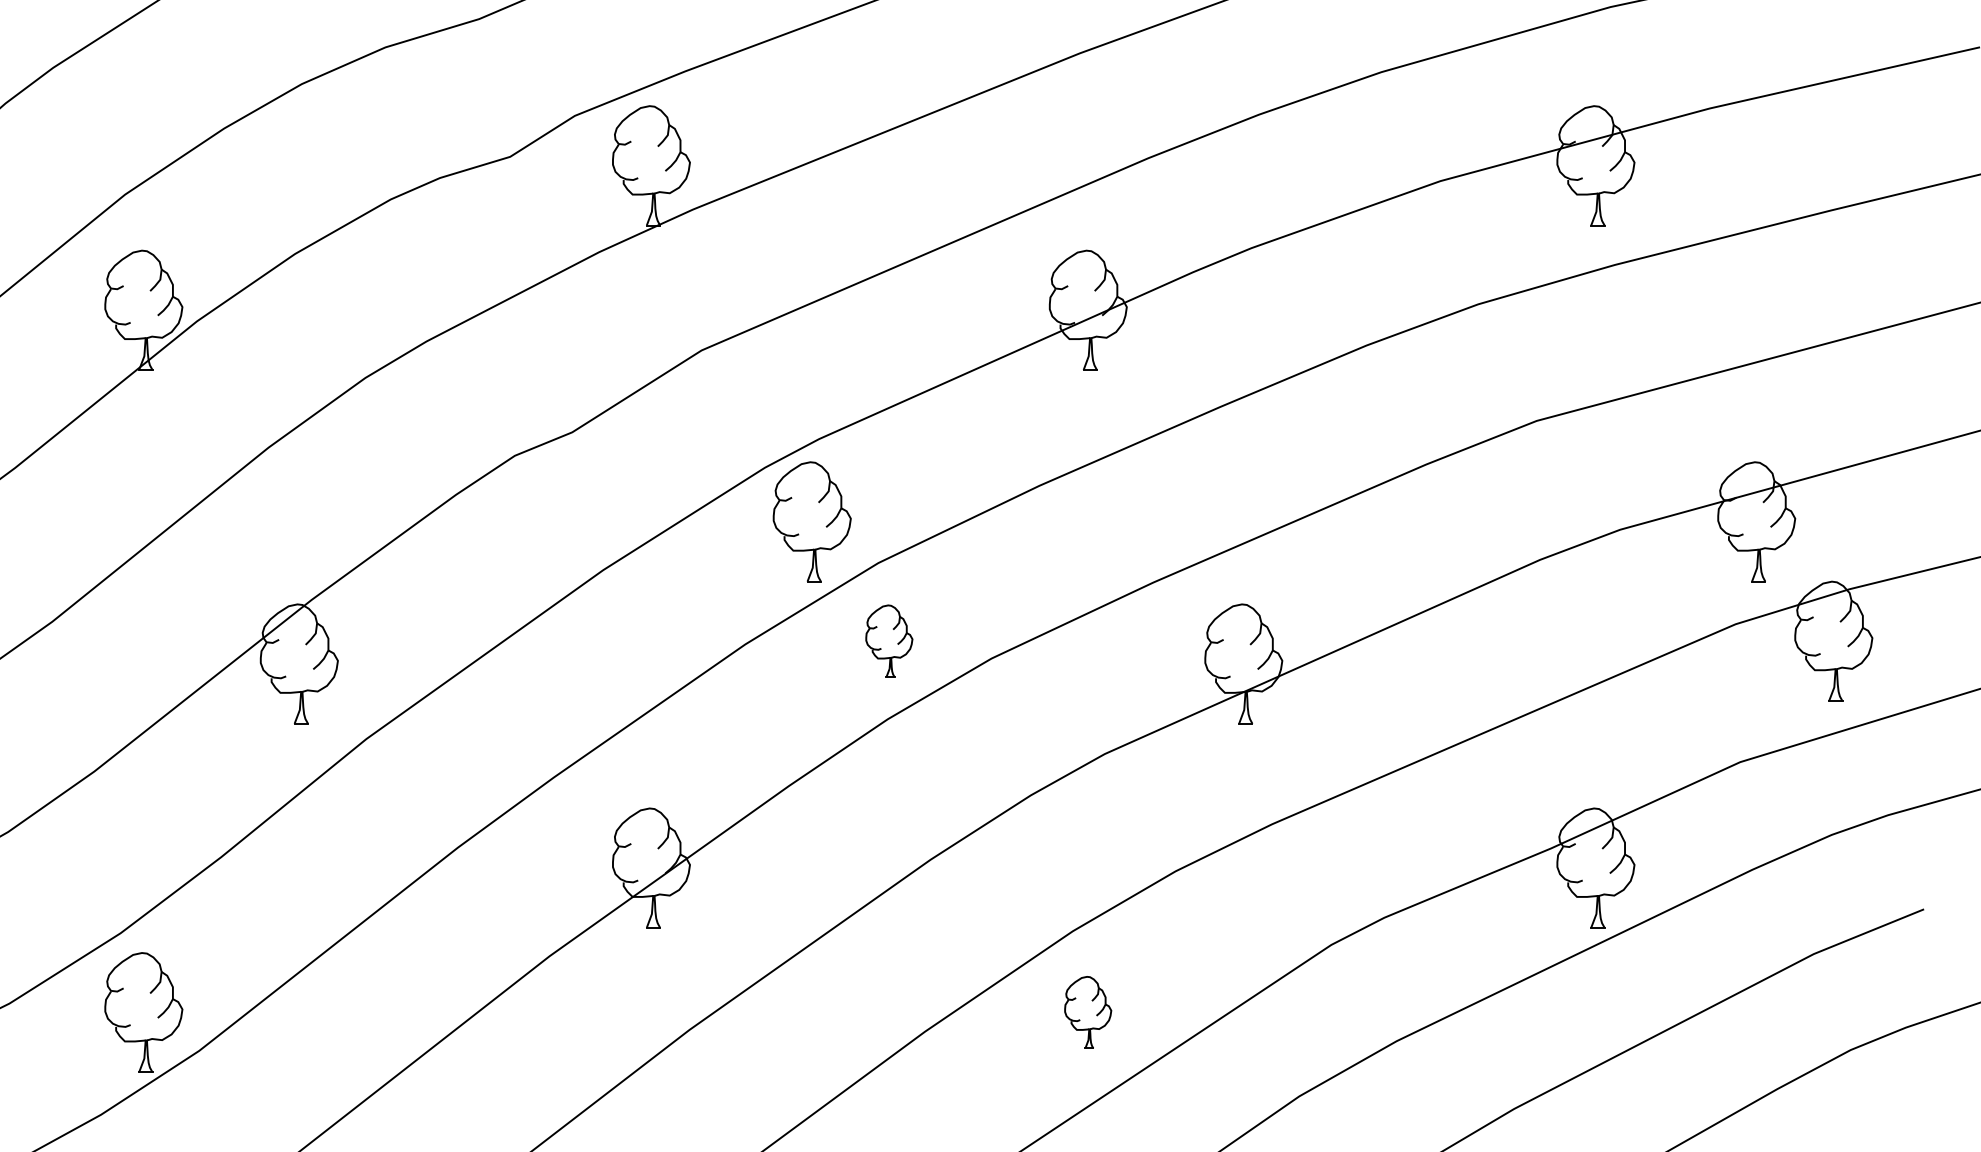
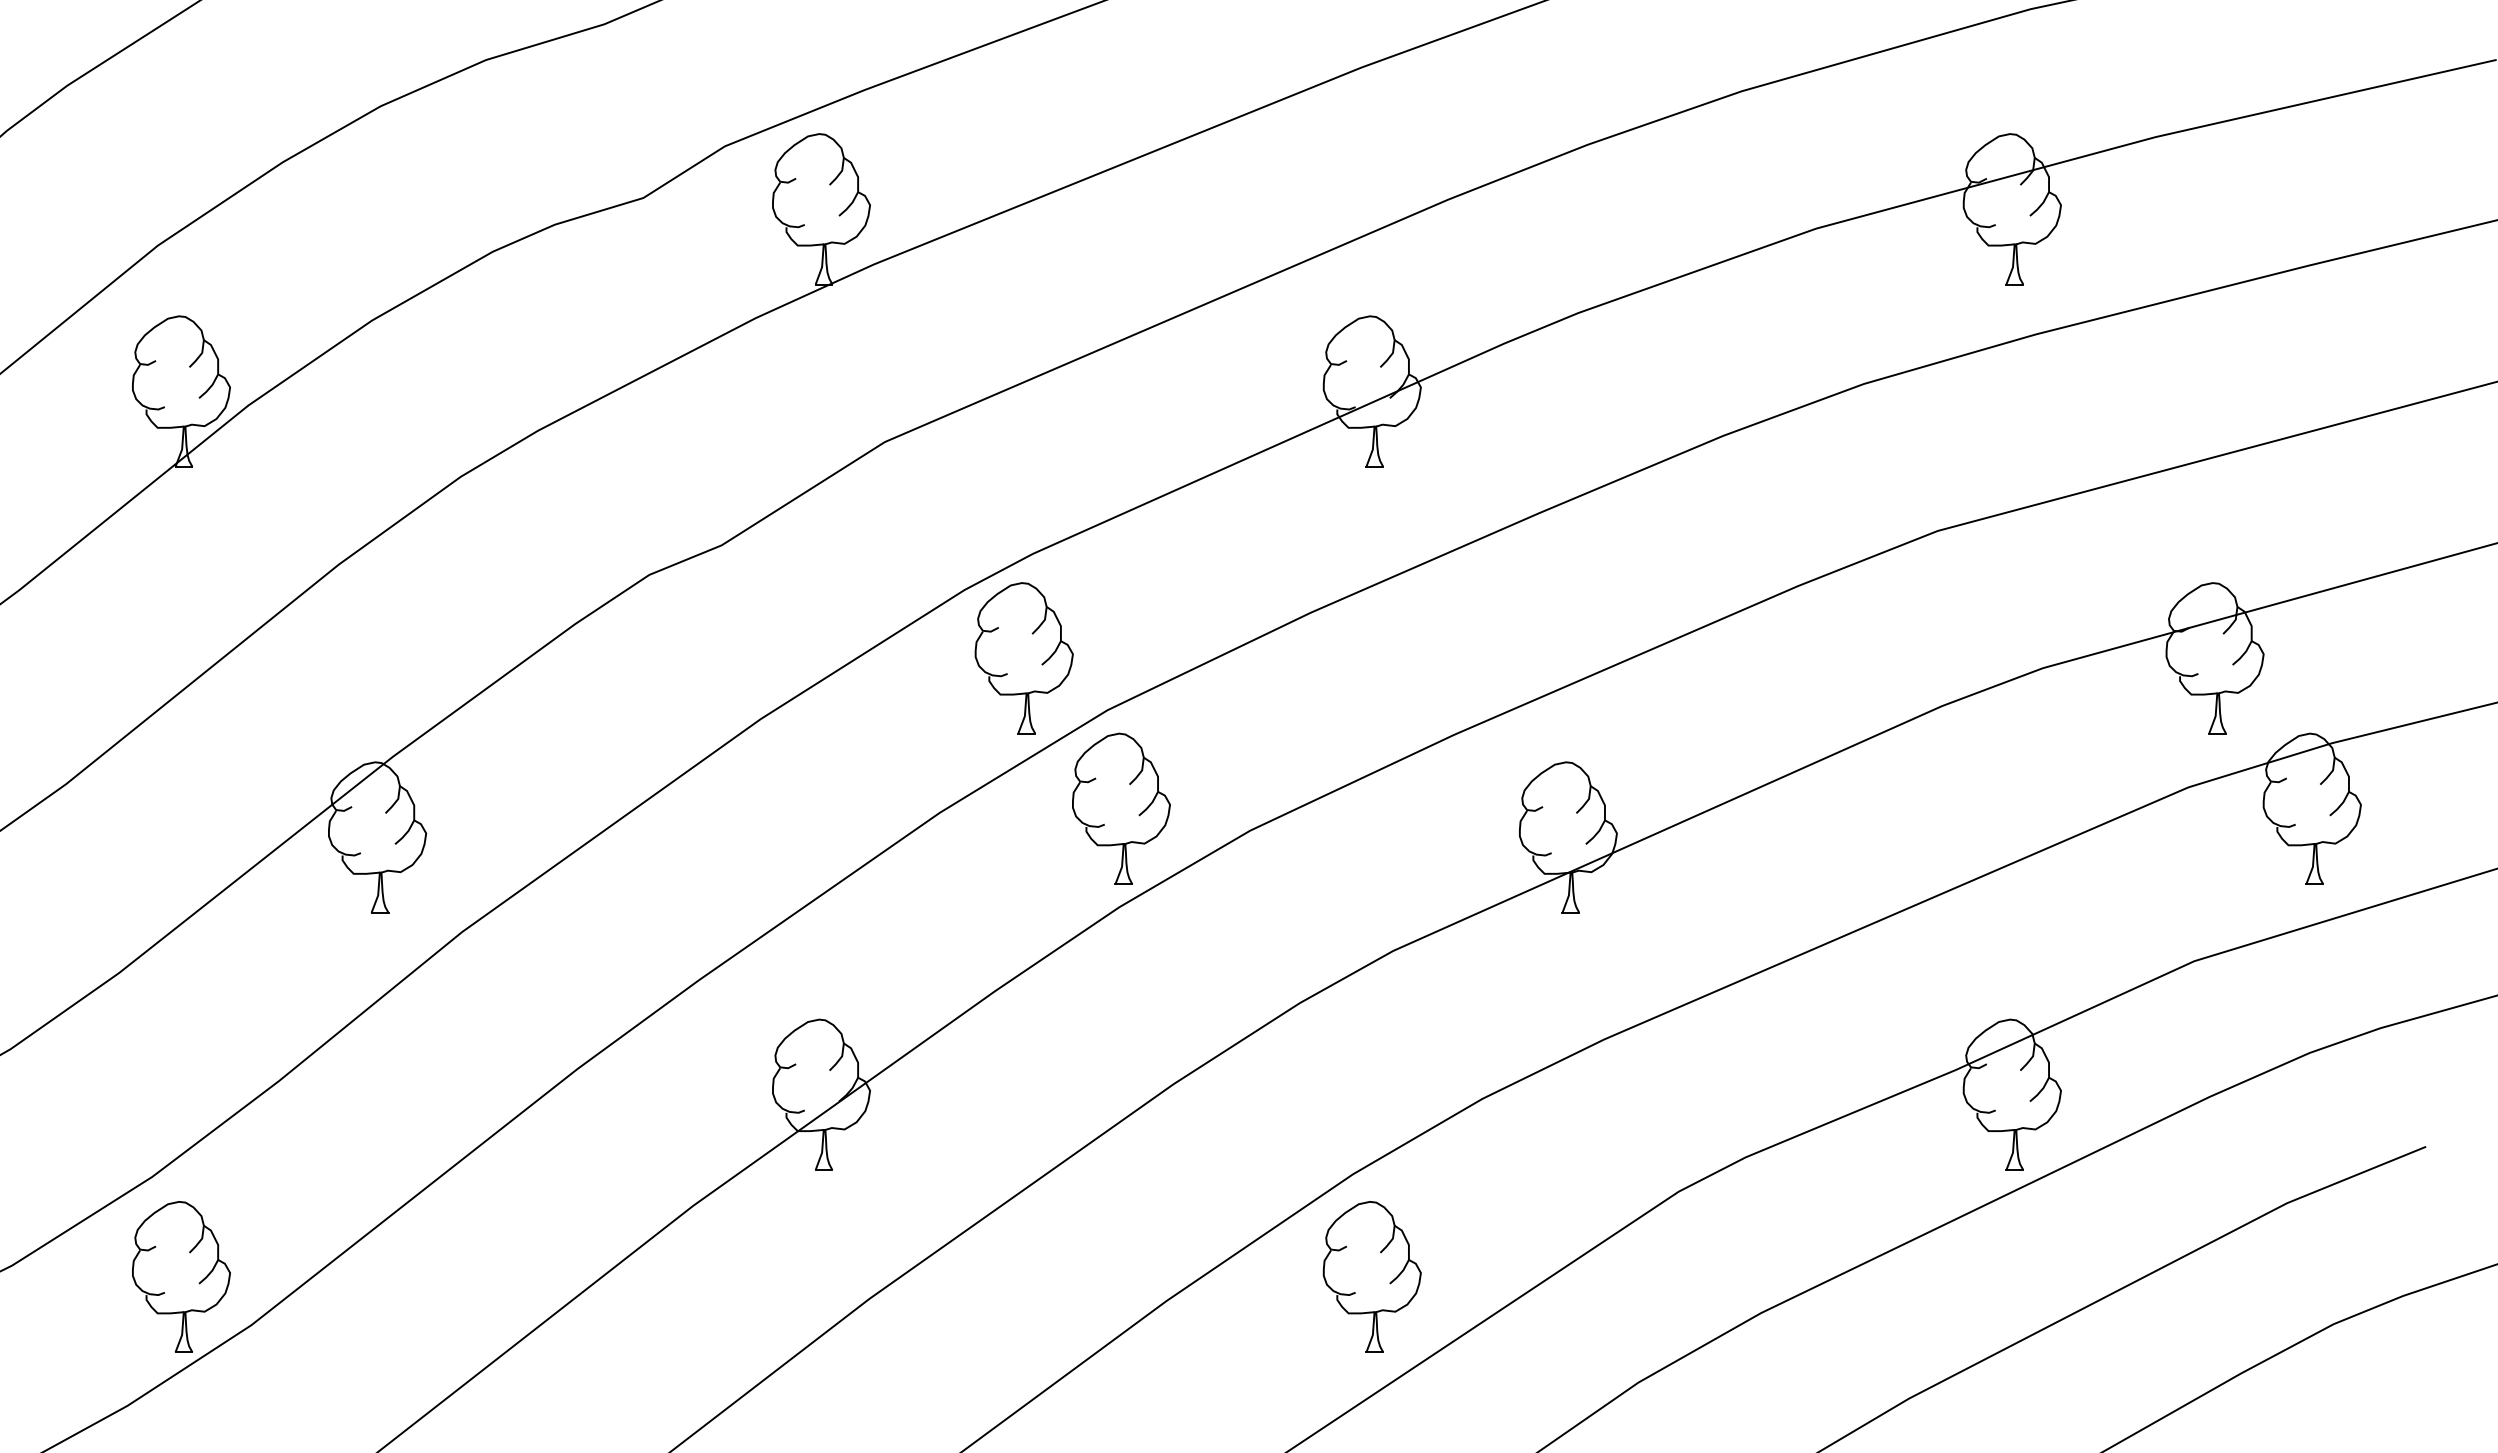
part: (889, 641) -> (1121, 808), size x1.67
part: (1087, 1012) -> (1371, 1276), size x1.67

